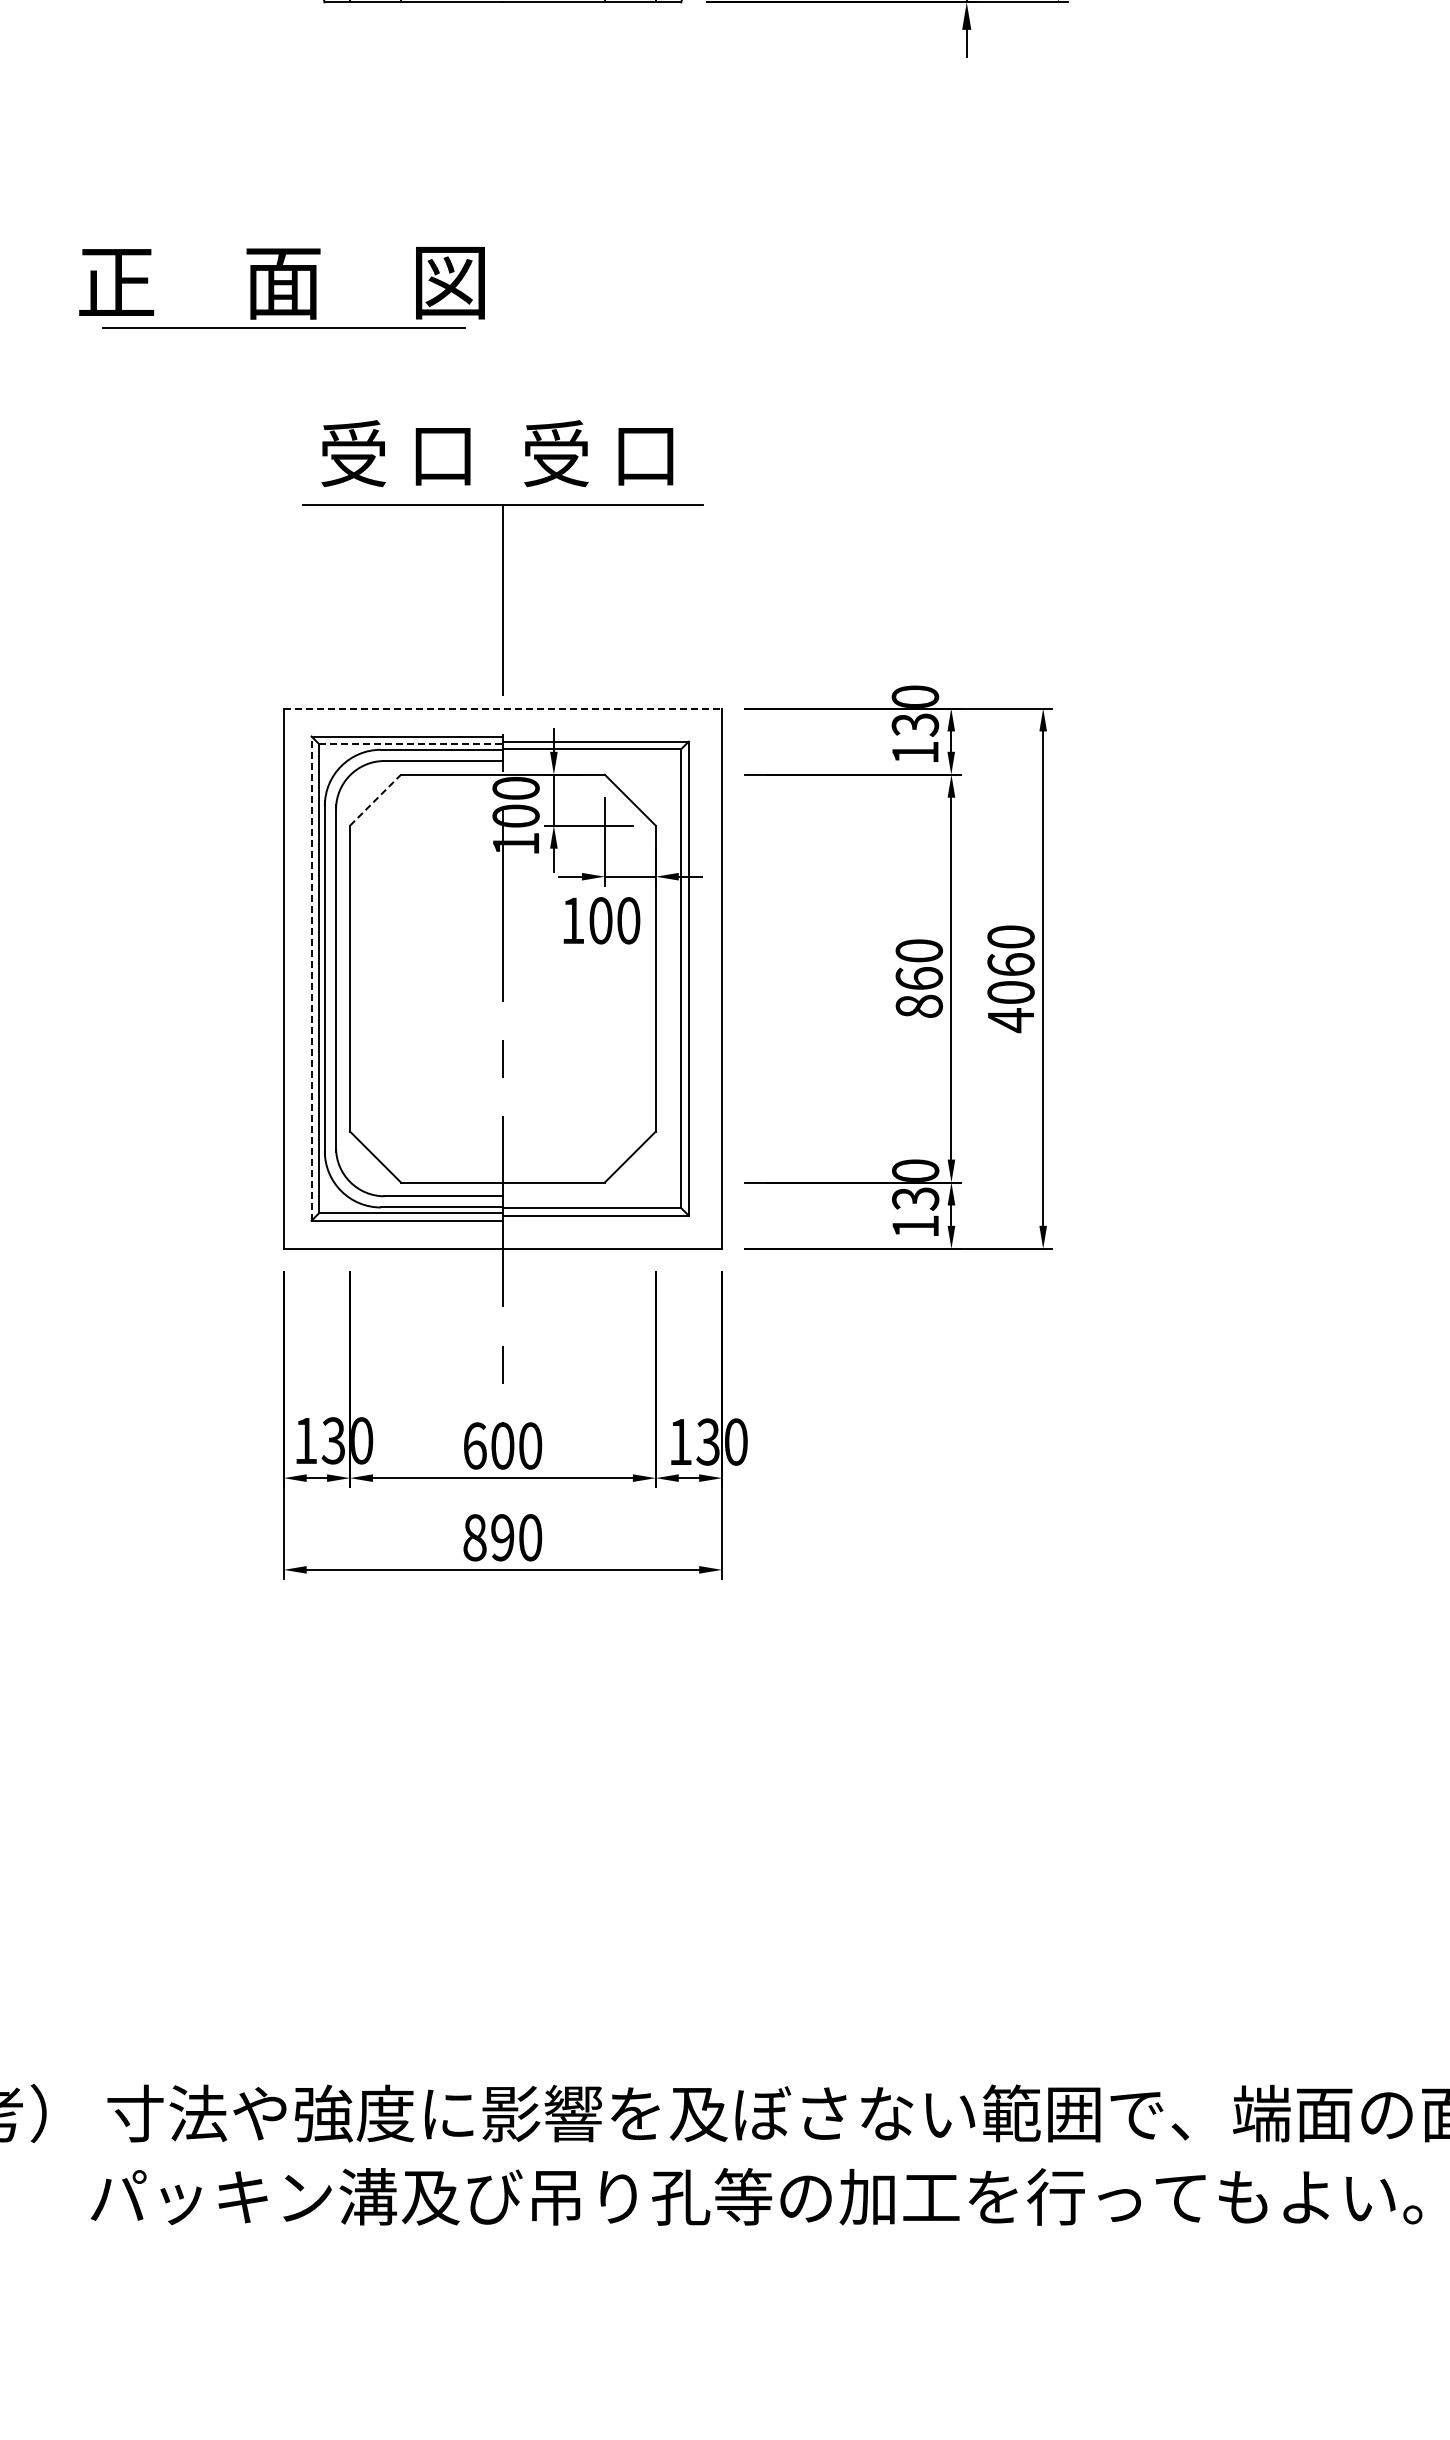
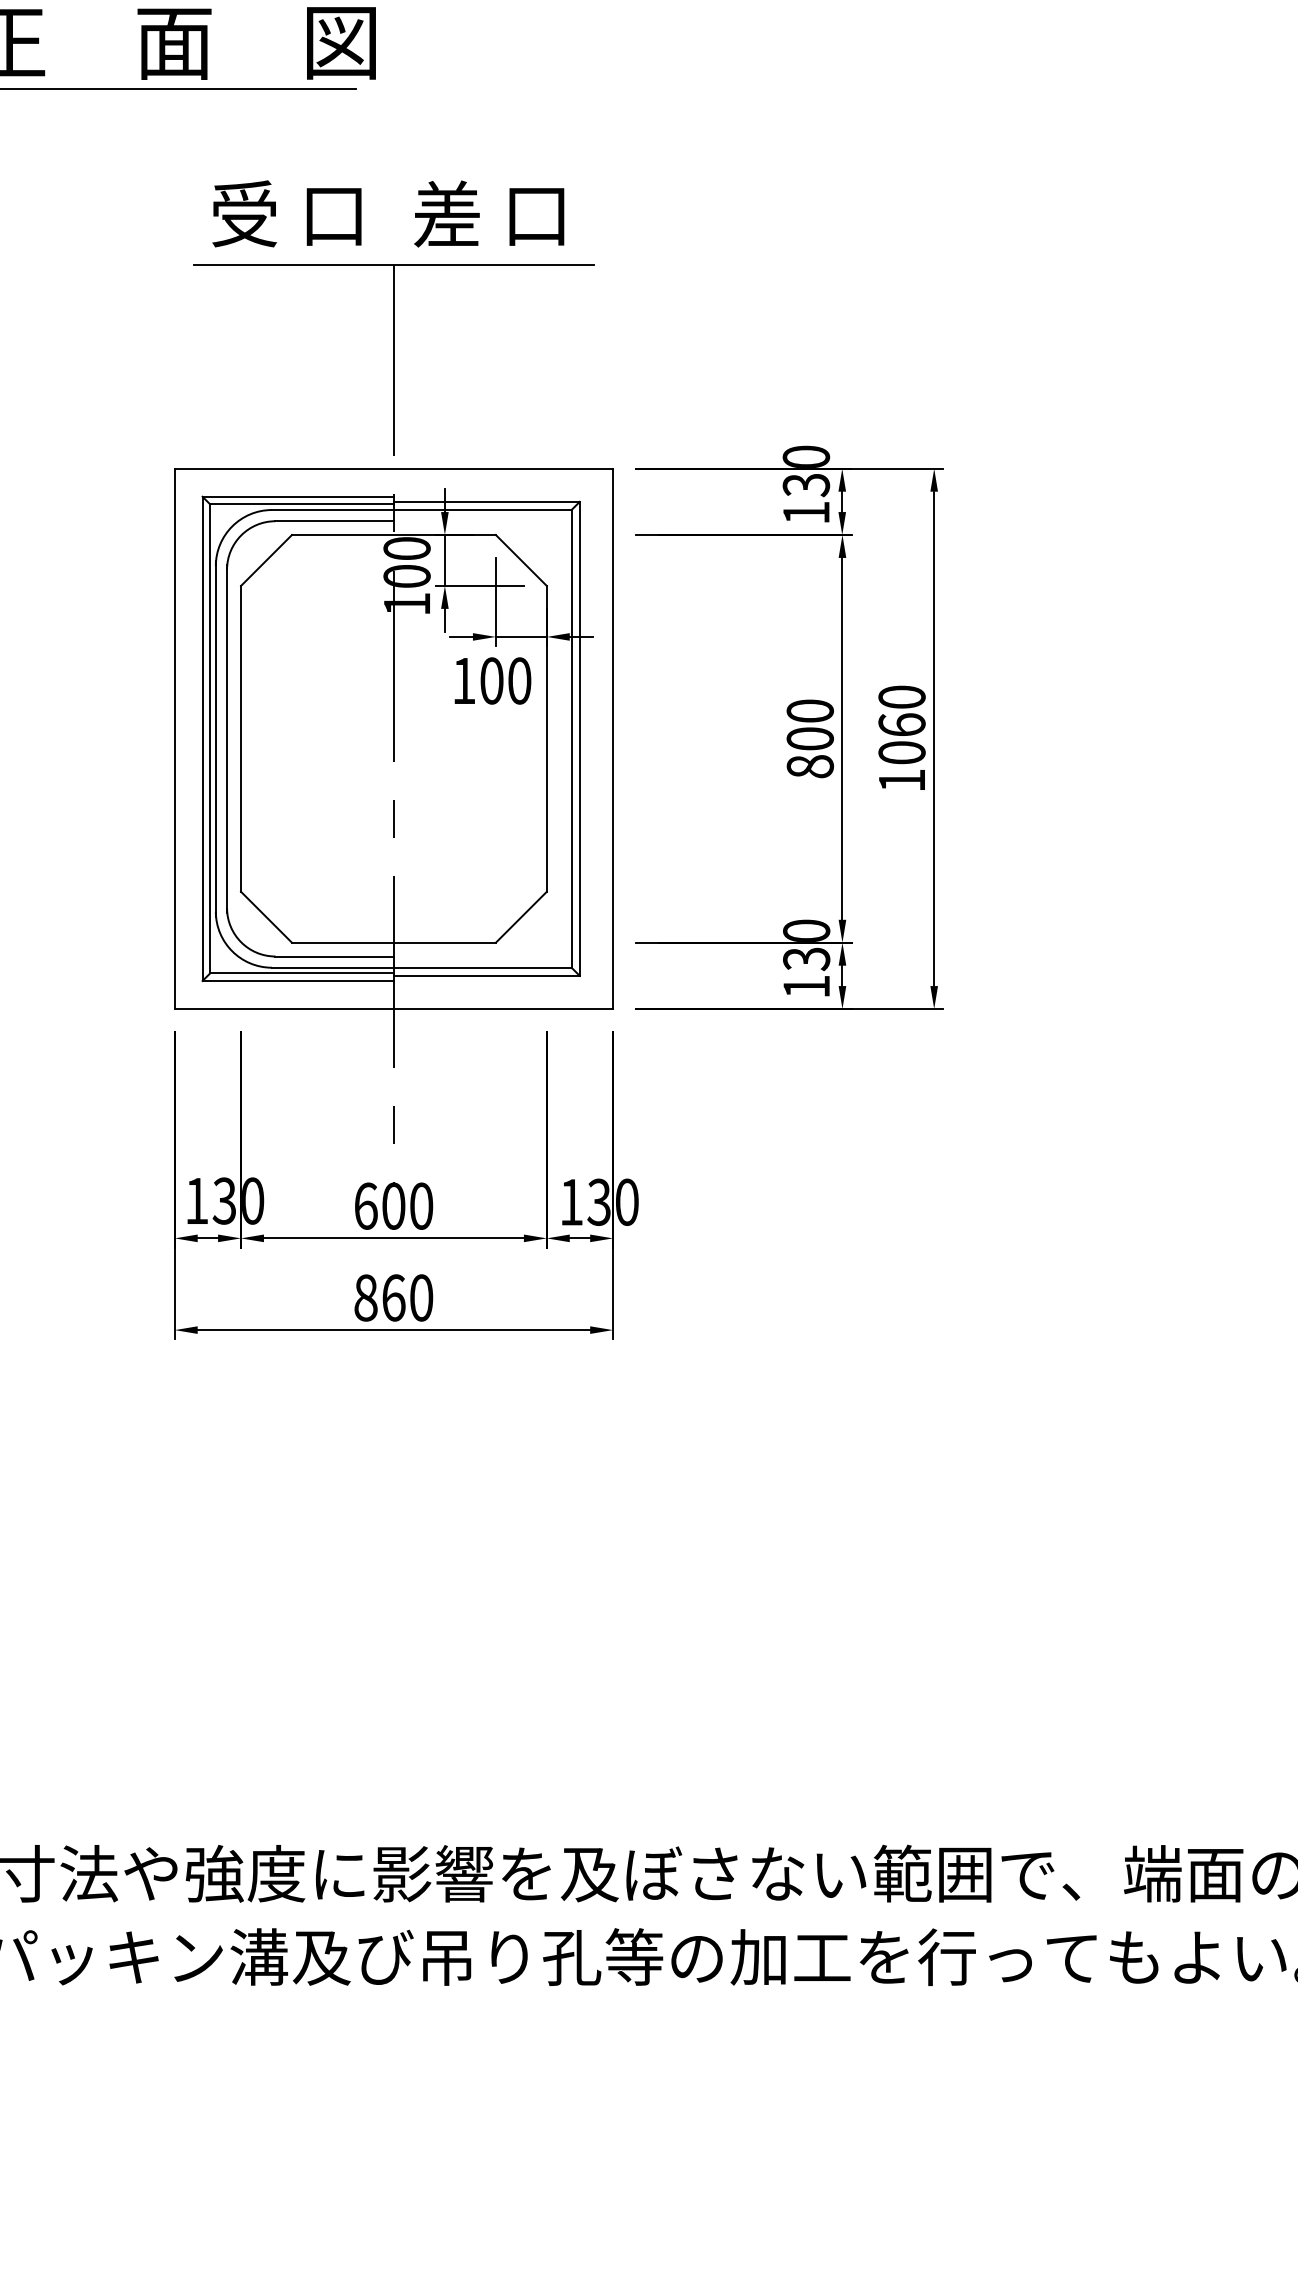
text: (555, 453) -> (446, 213), 受 口 -> 差 口
line: (503, 708) -> (394, 468), dashed -> solid
line: (411, 744) -> (302, 504), dashed -> solid
line: (375, 799) -> (266, 559), dashed -> solid
line: (311, 978) -> (202, 738), dashed -> solid
text: (918, 978) -> (809, 738), 860 -> 800
text: (1010, 1020) -> (901, 780), 4060 -> 1060
text: (502, 1537) -> (393, 1297), 890 -> 860

